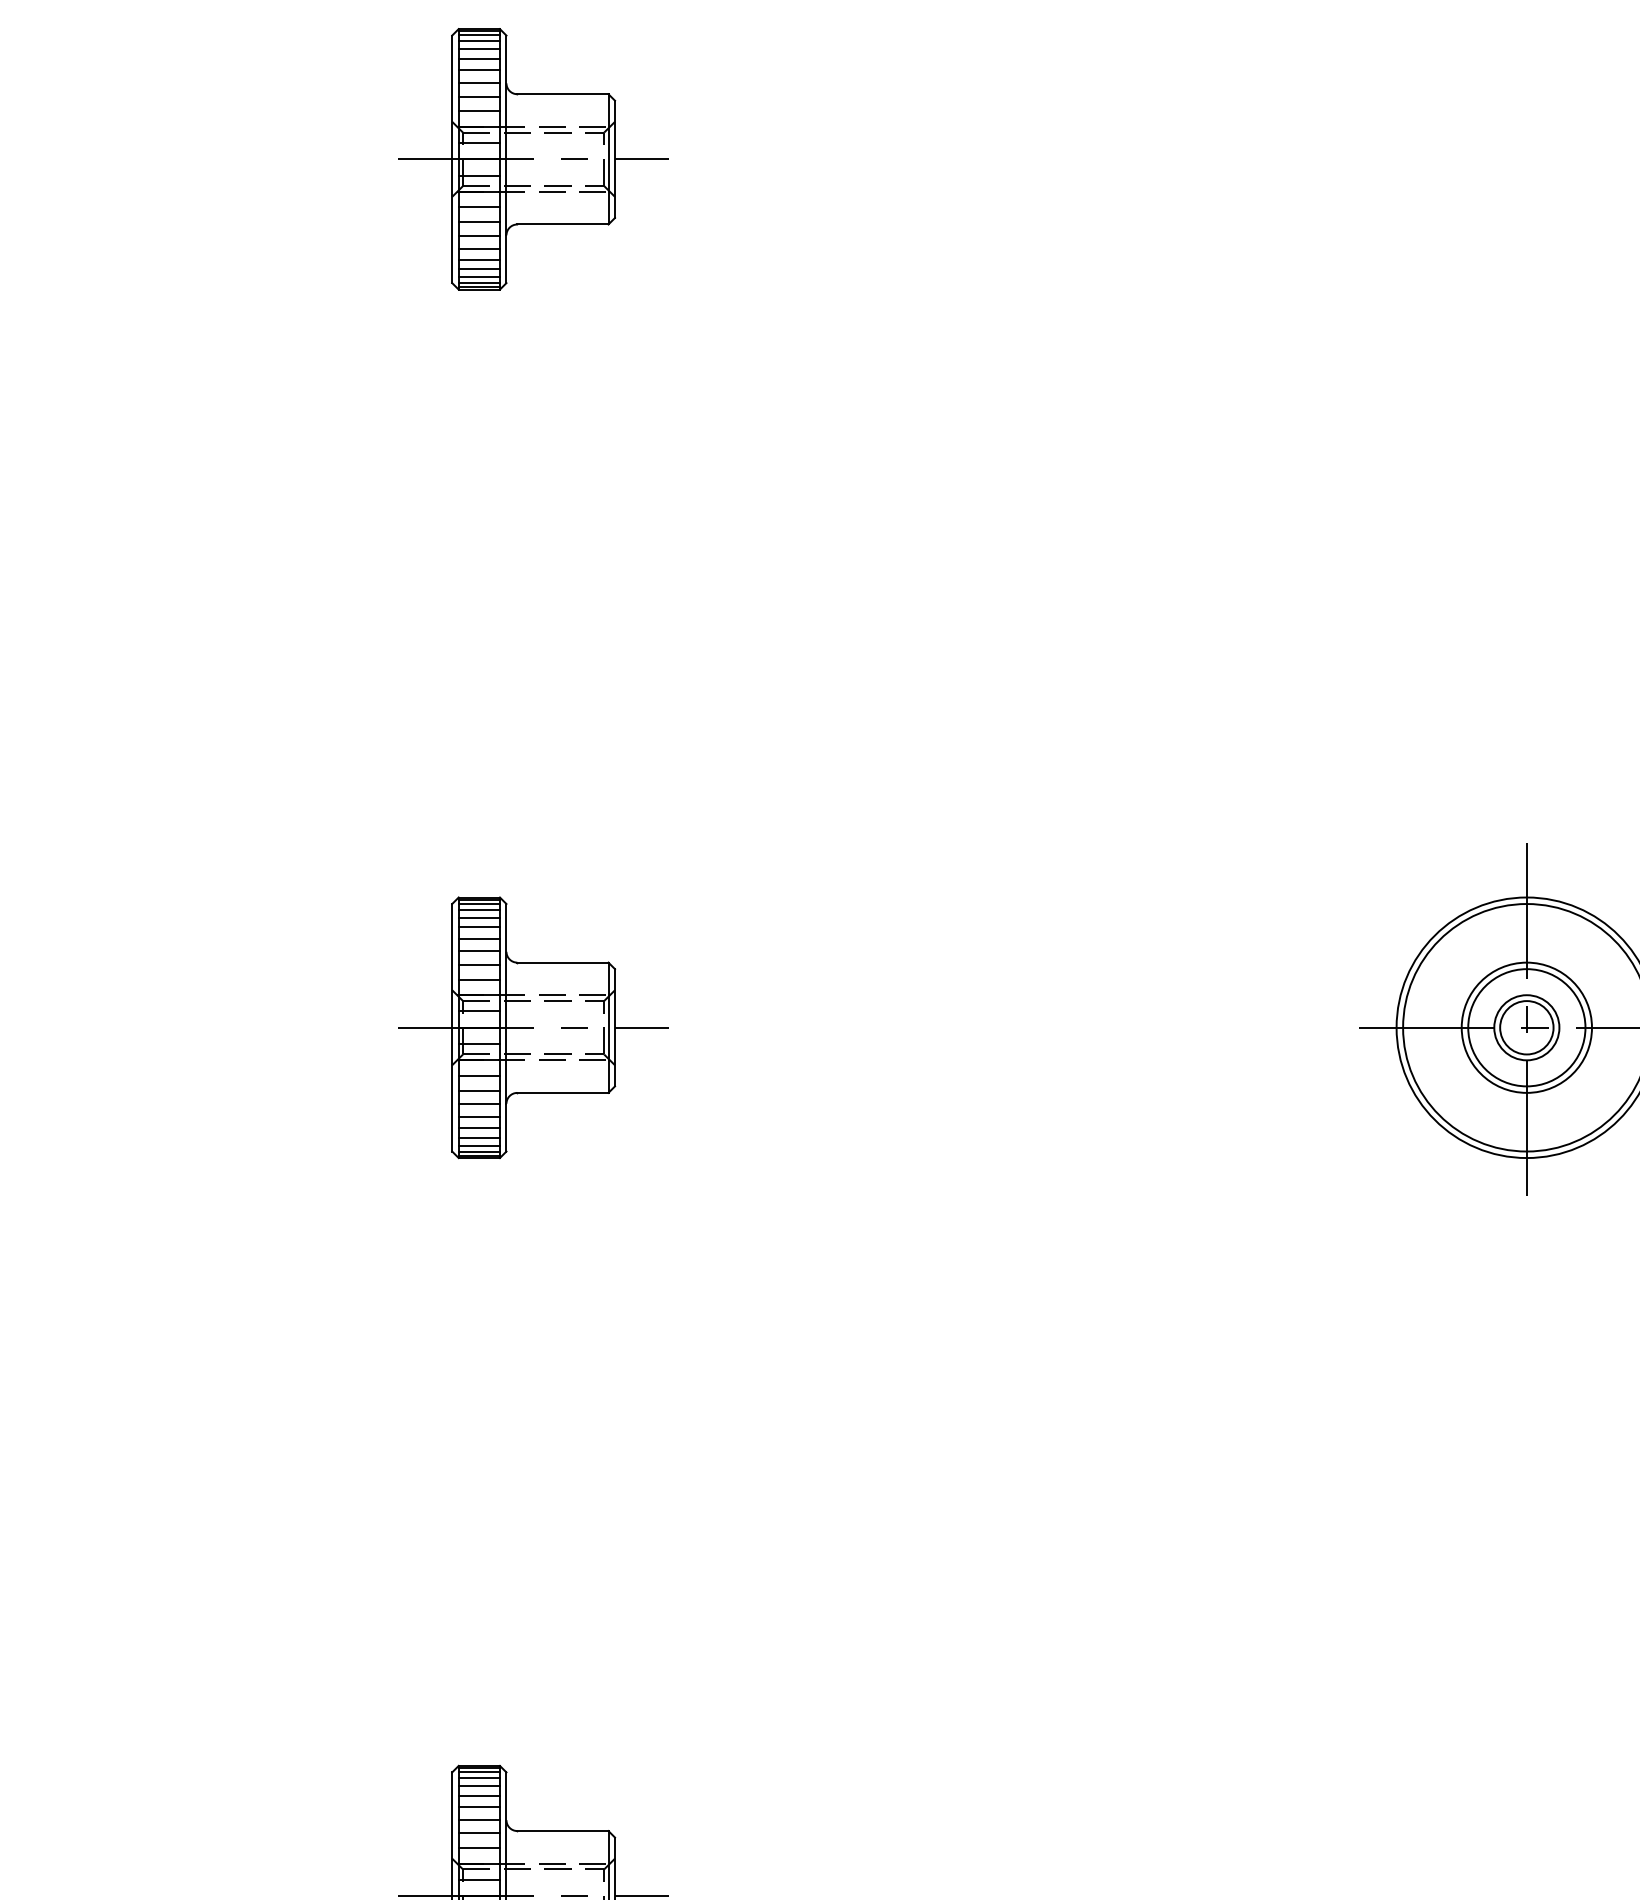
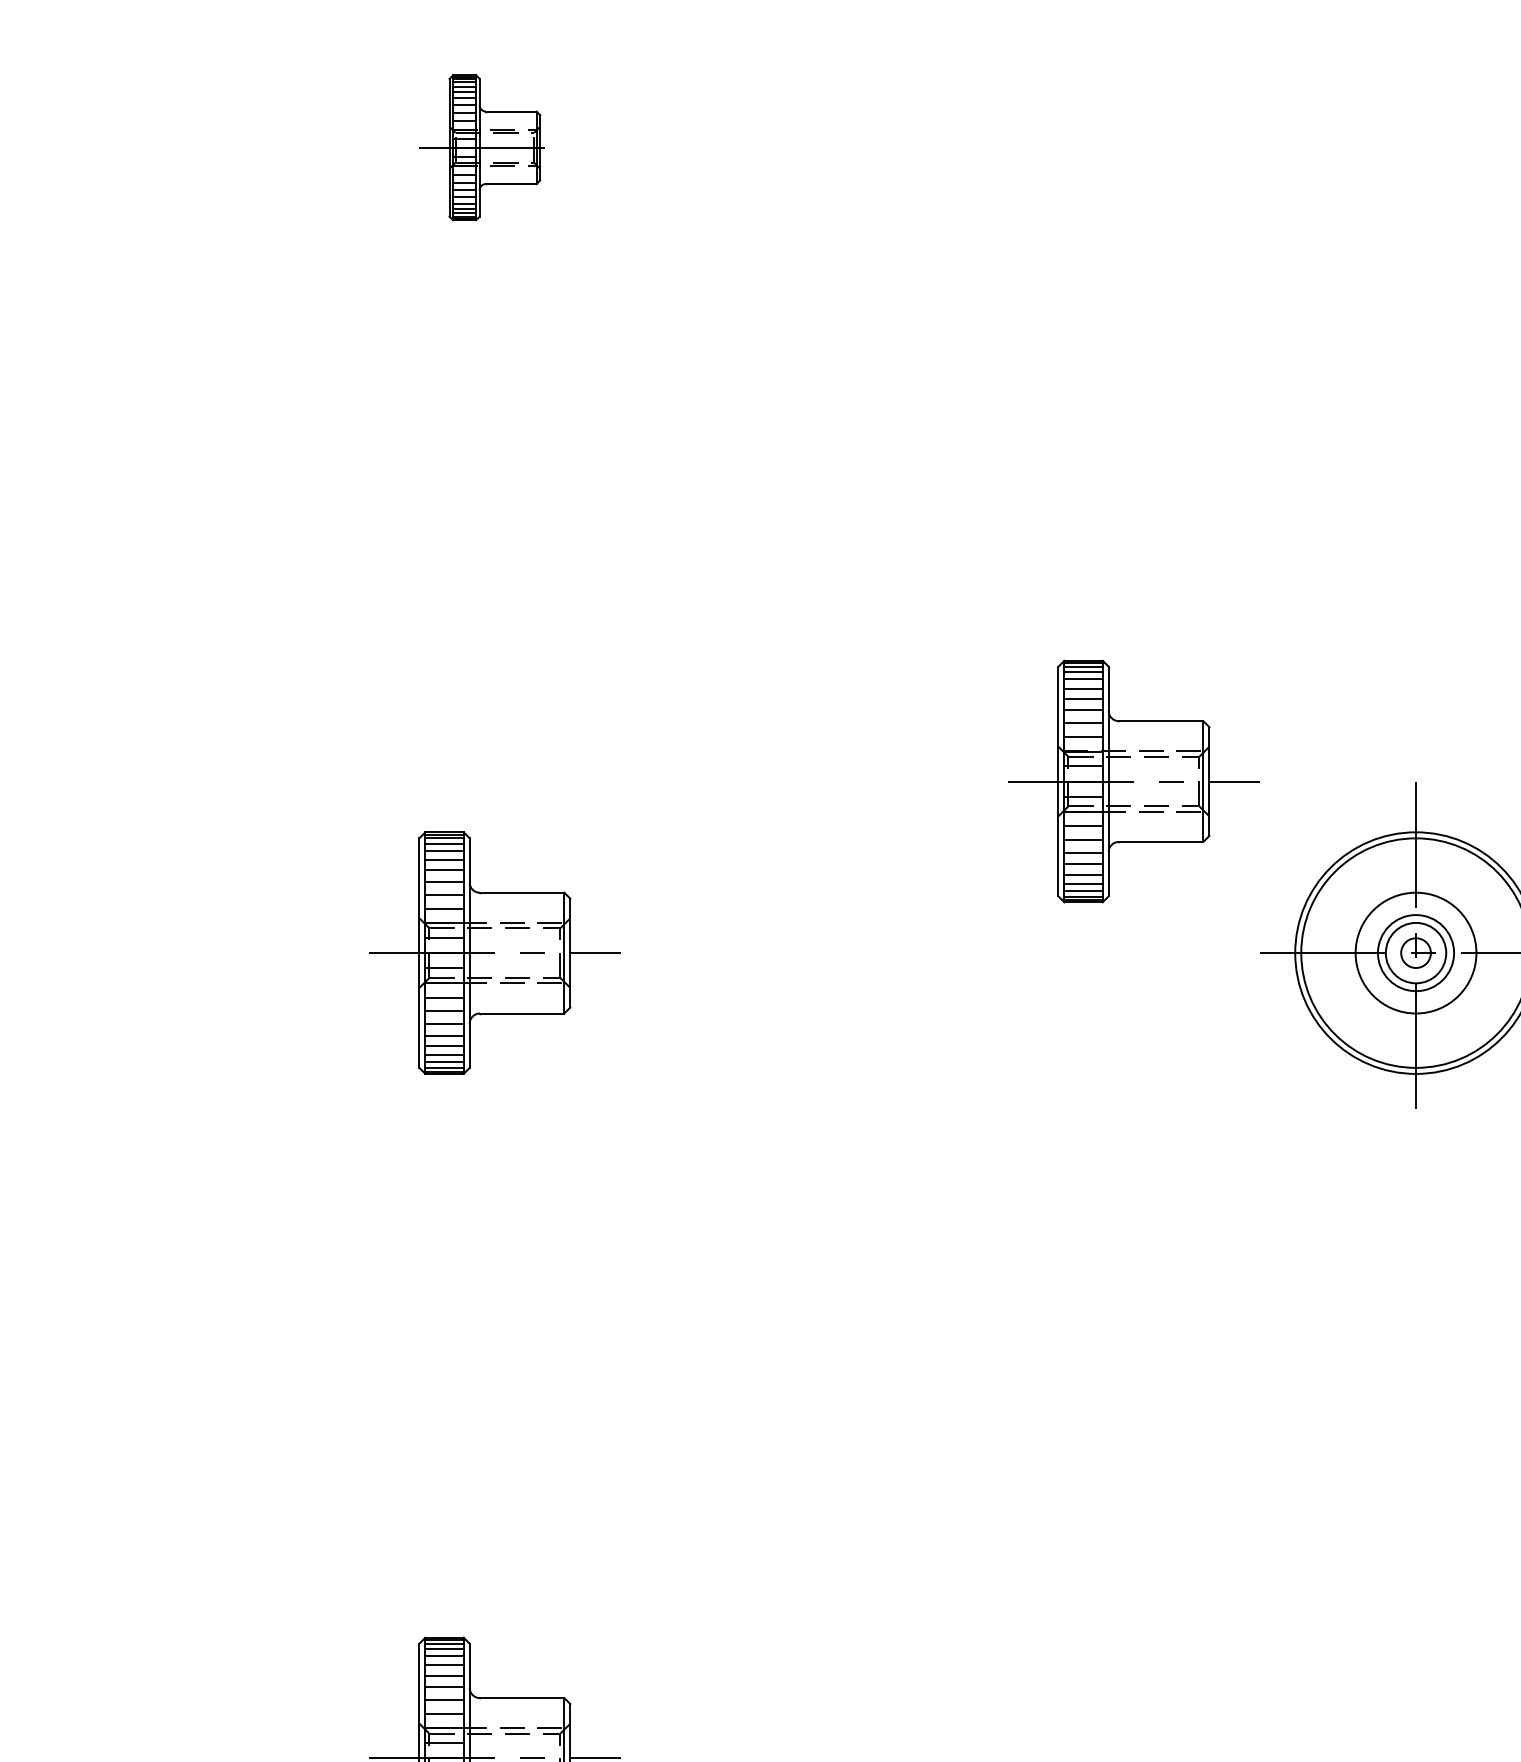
part: (533, 159) -> (494, 147), size x0.6
part: (1222, 842) -> (1133, 781), added
circle: (1526, 1027) -> (1415, 952), size x0.6
circle: (1526, 1027) -> (1415, 952), size x0.7

